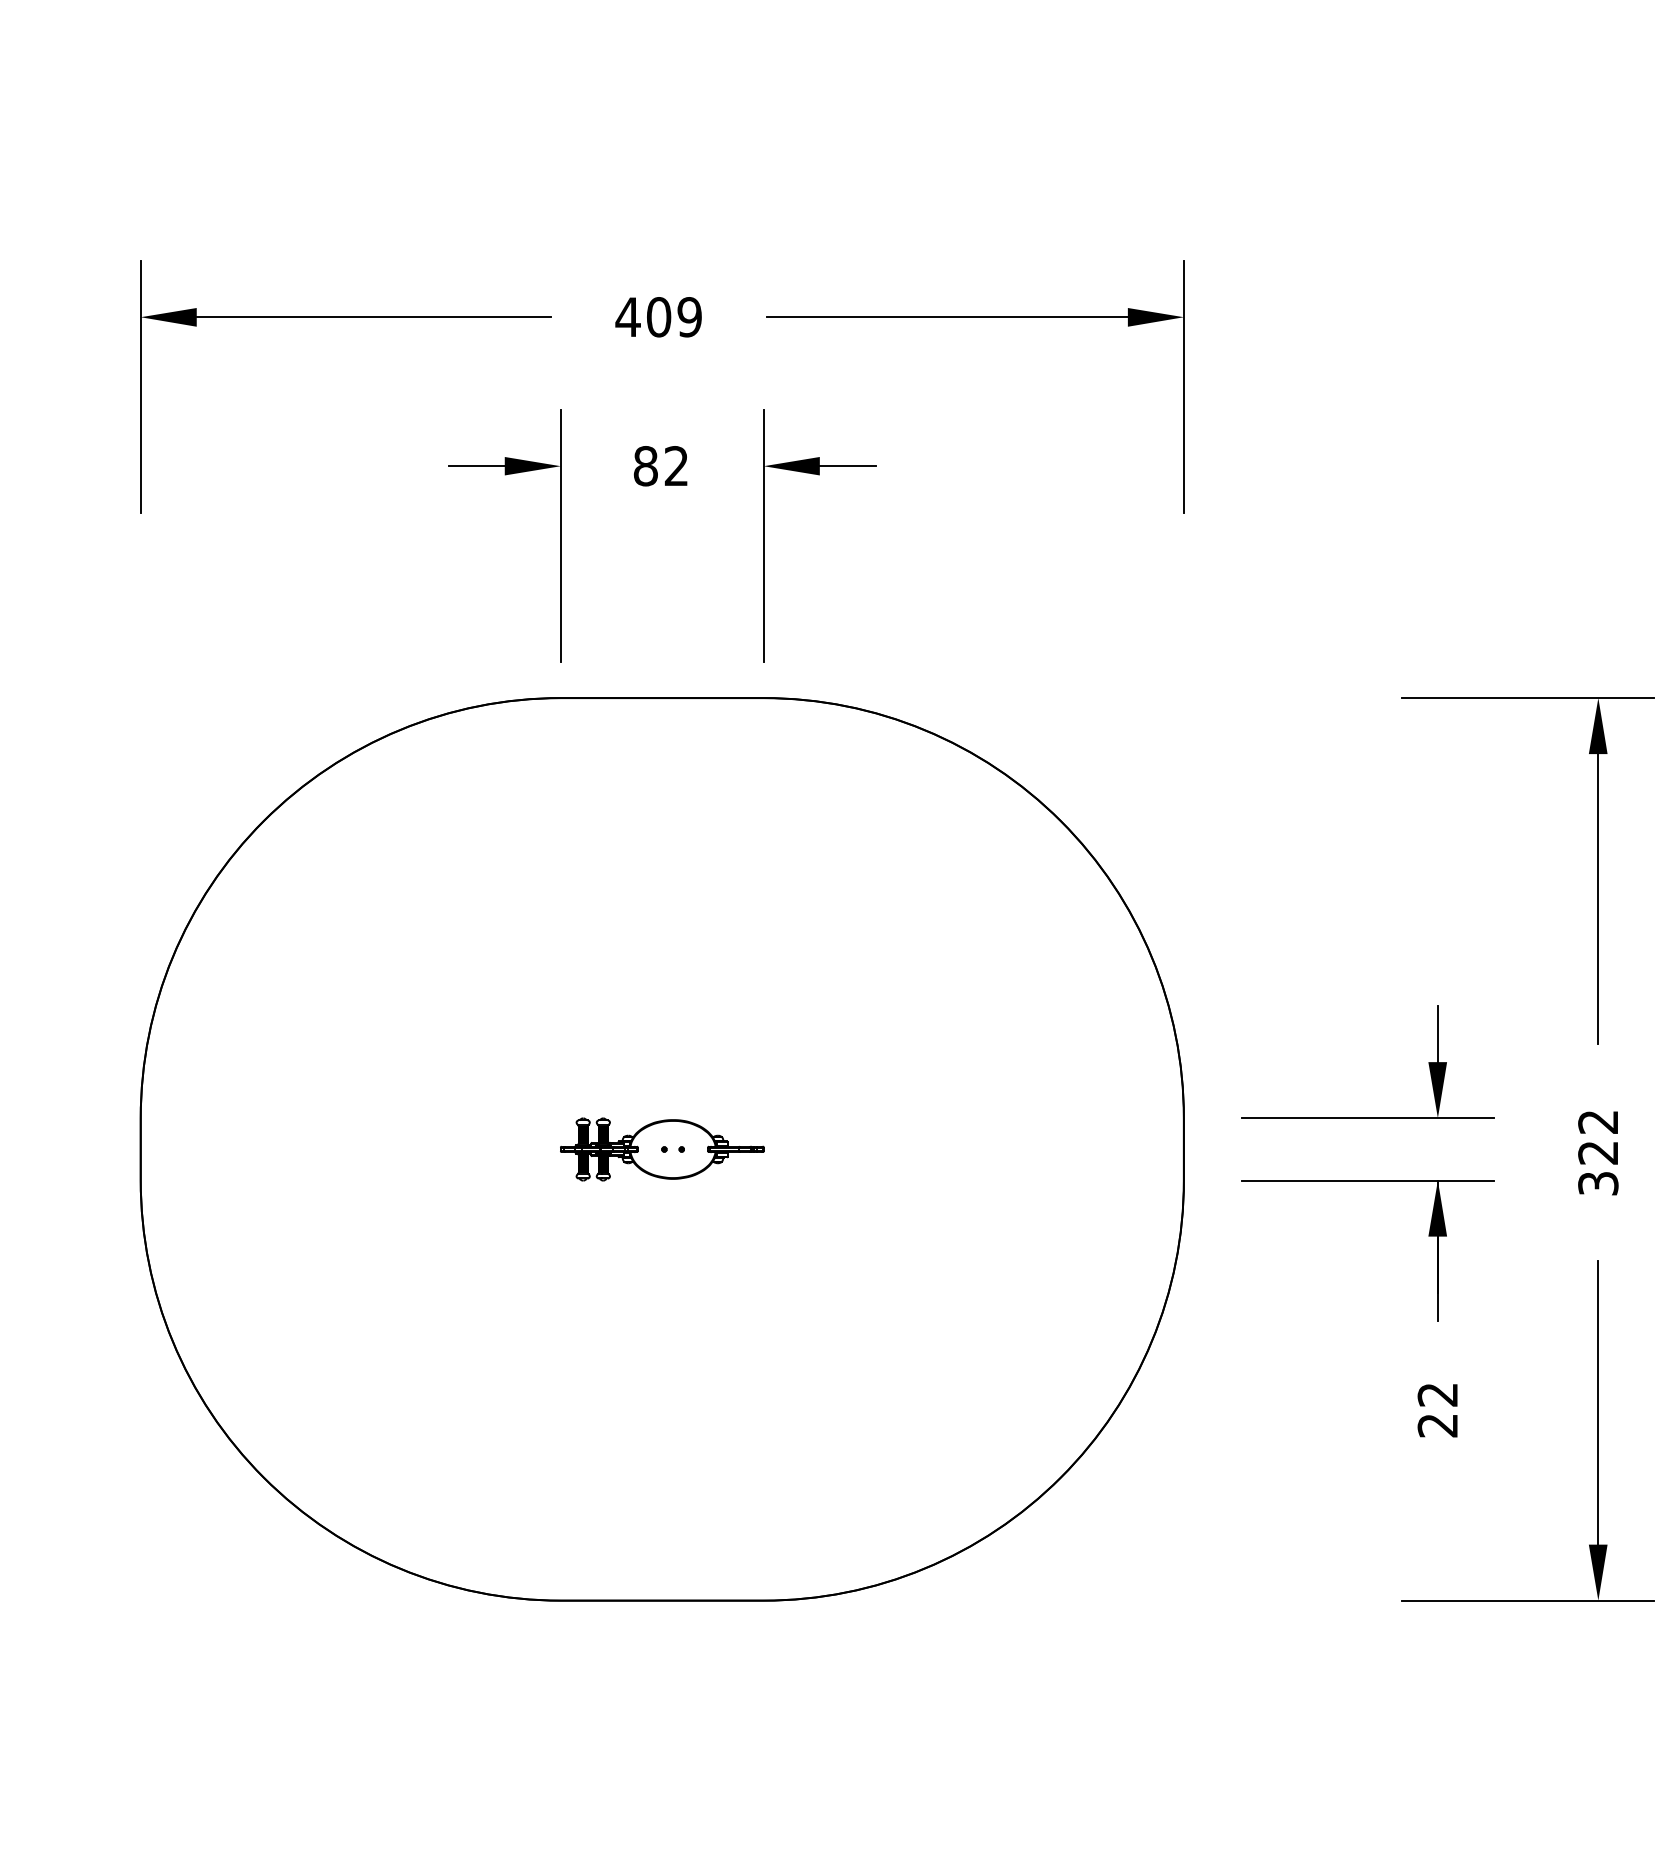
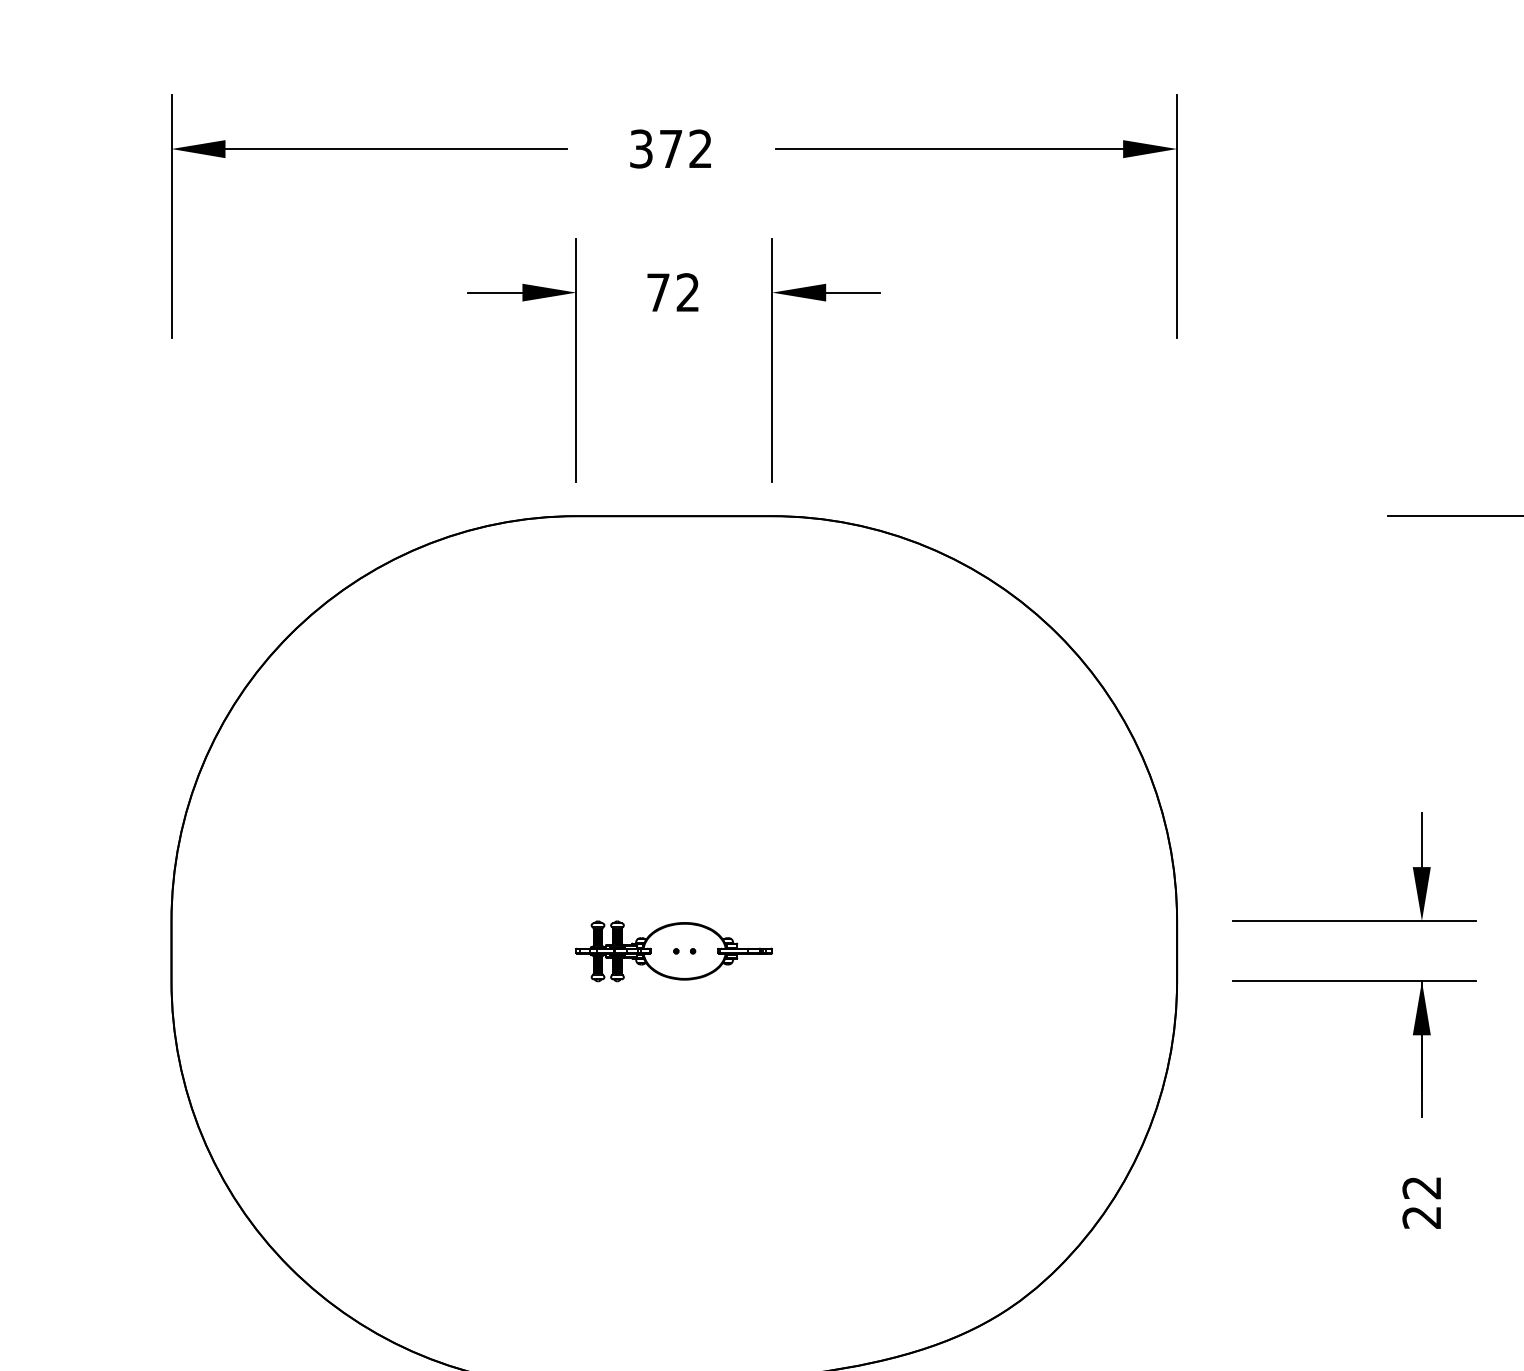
text: (658, 317) -> (670, 149), 409 -> 372
text: (645, 466) -> (658, 292), 82 -> 72

